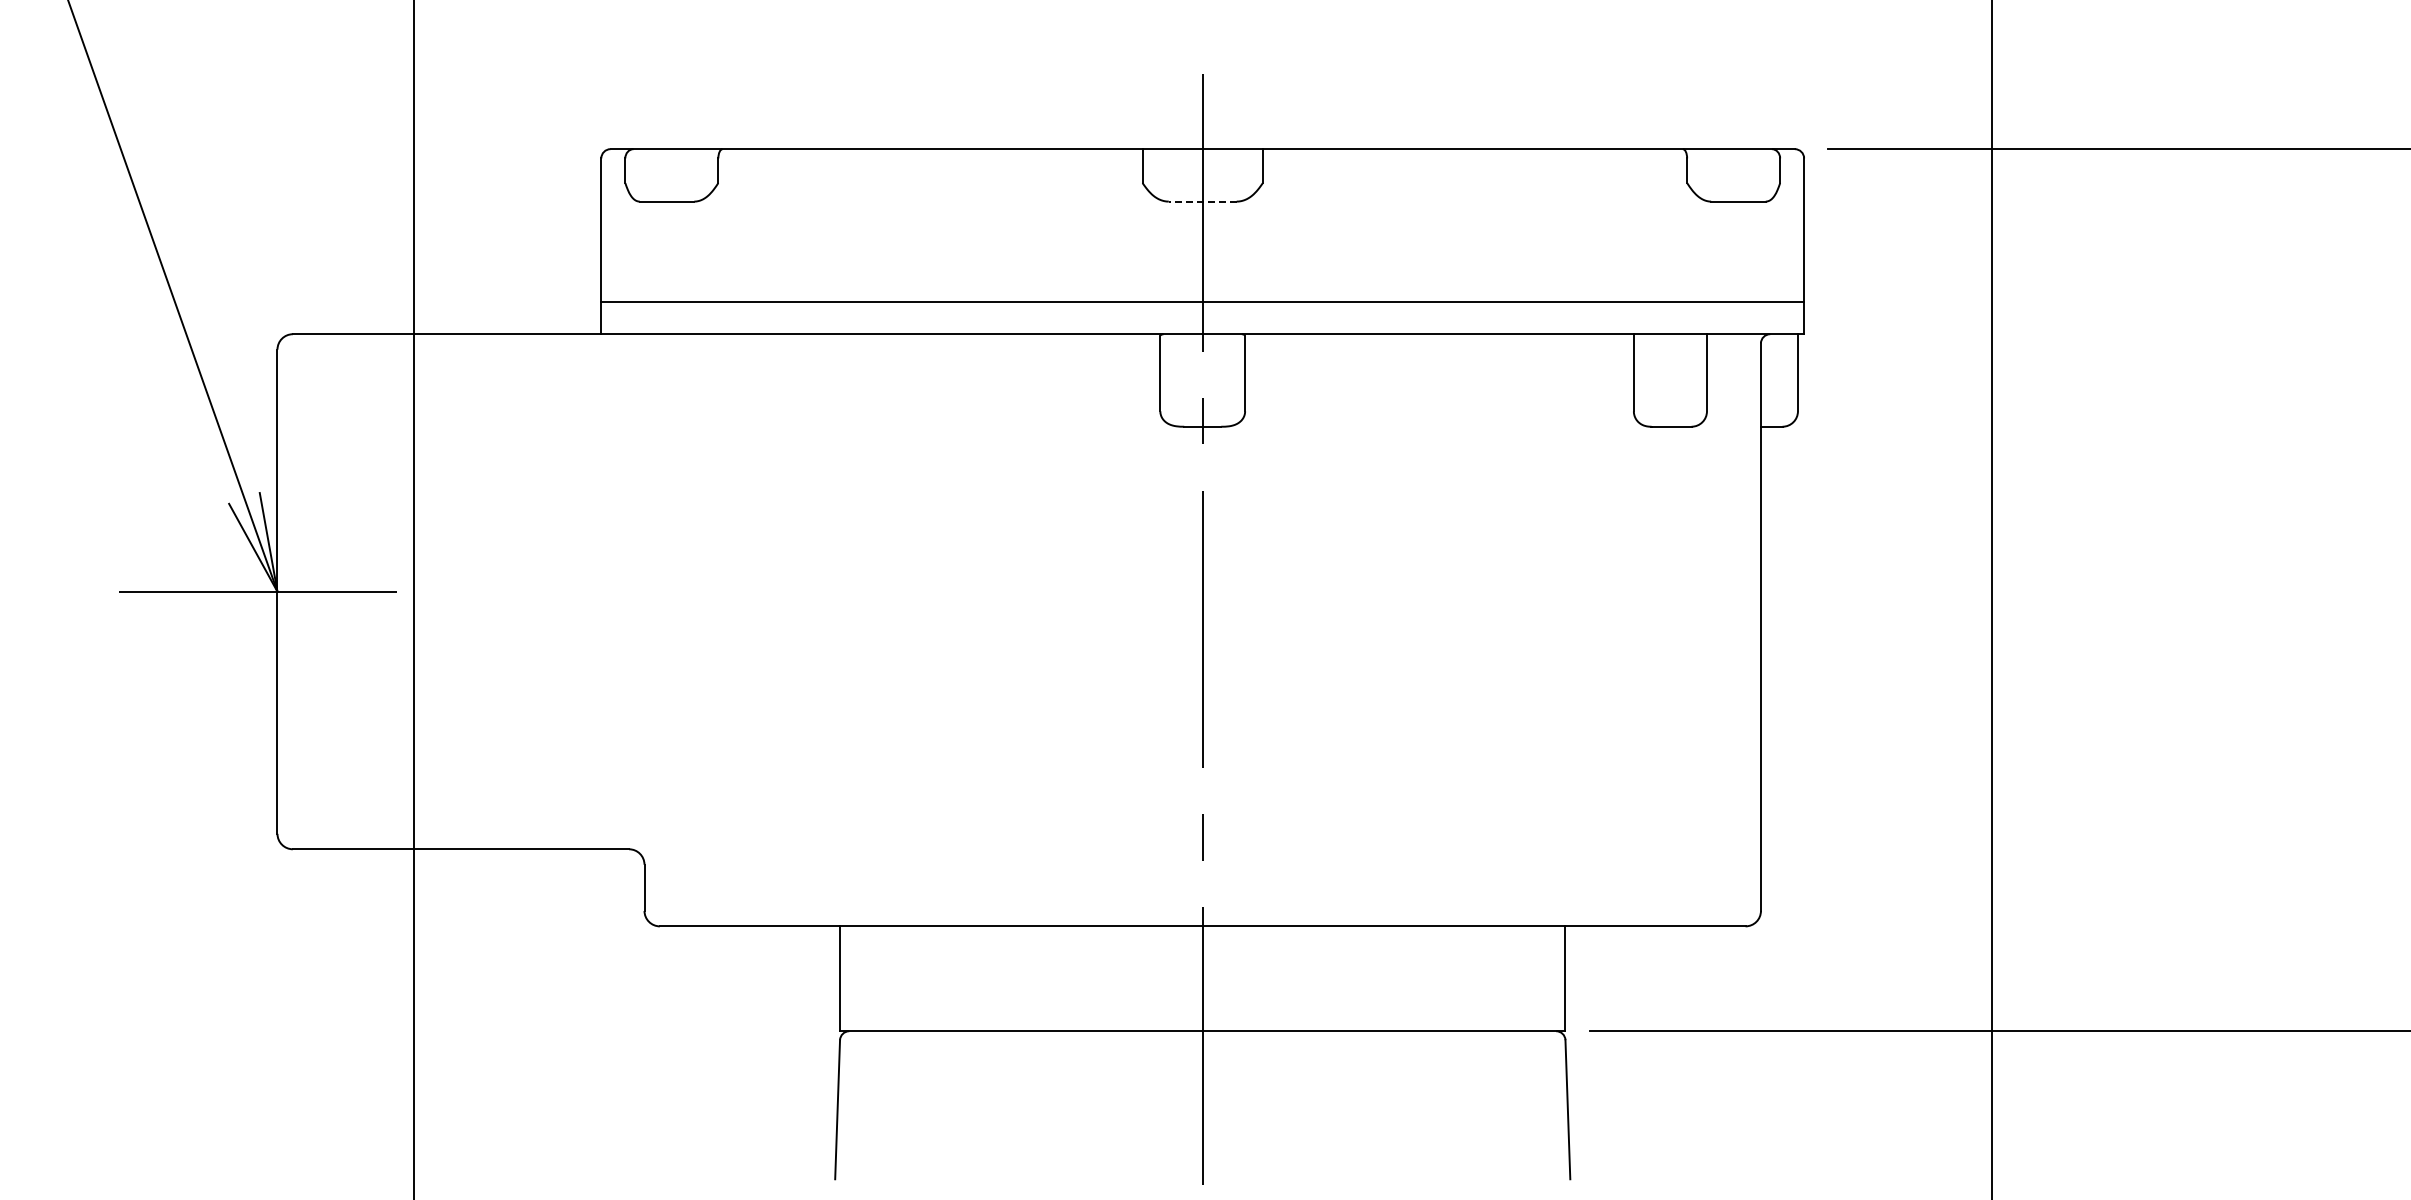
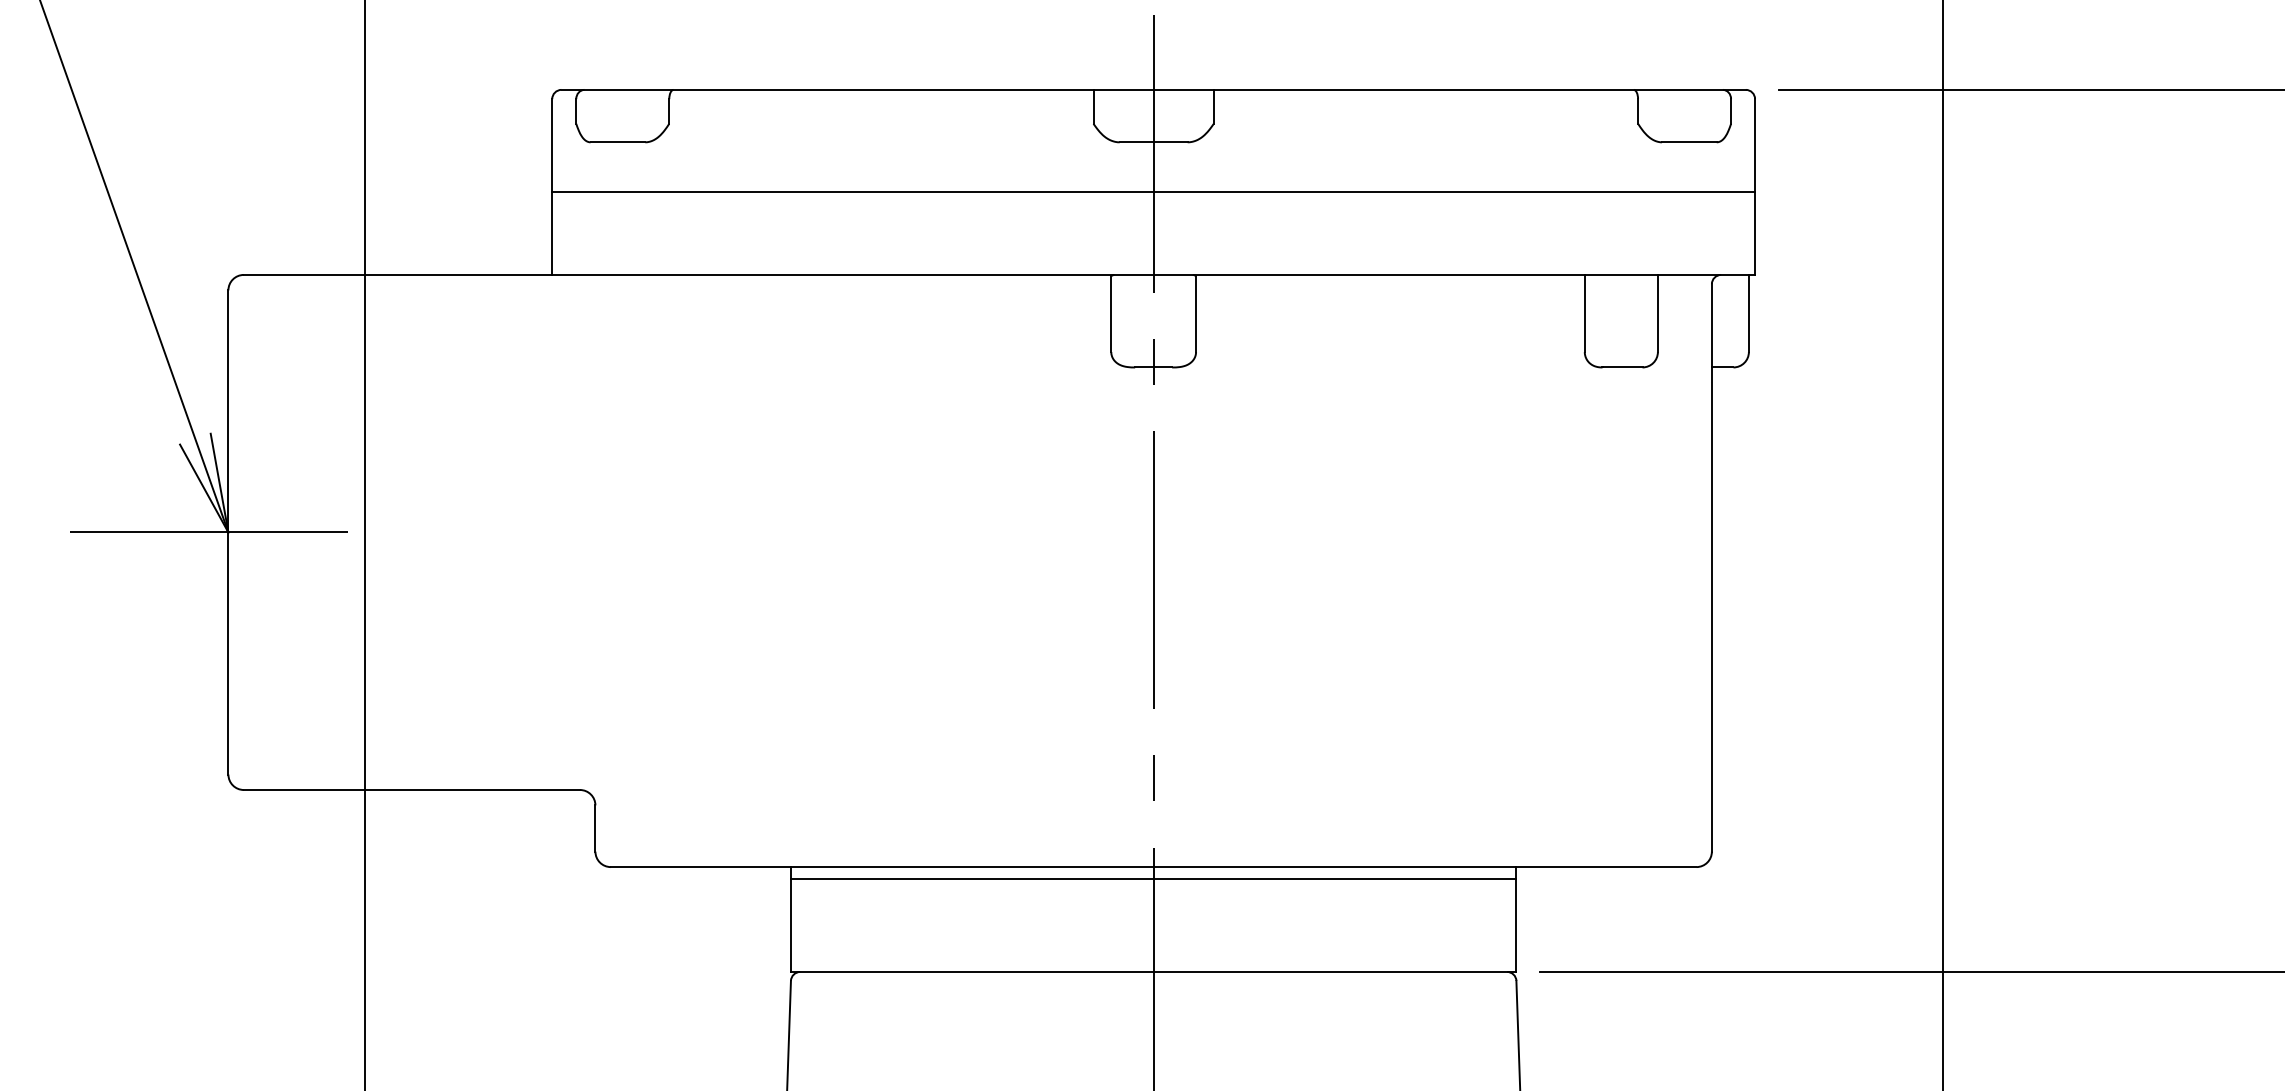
line: (1202, 201) -> (1153, 142), dashed -> solid
line: (1202, 301) -> (1153, 191), moved
line: (1202, 938) -> (1153, 879), added

